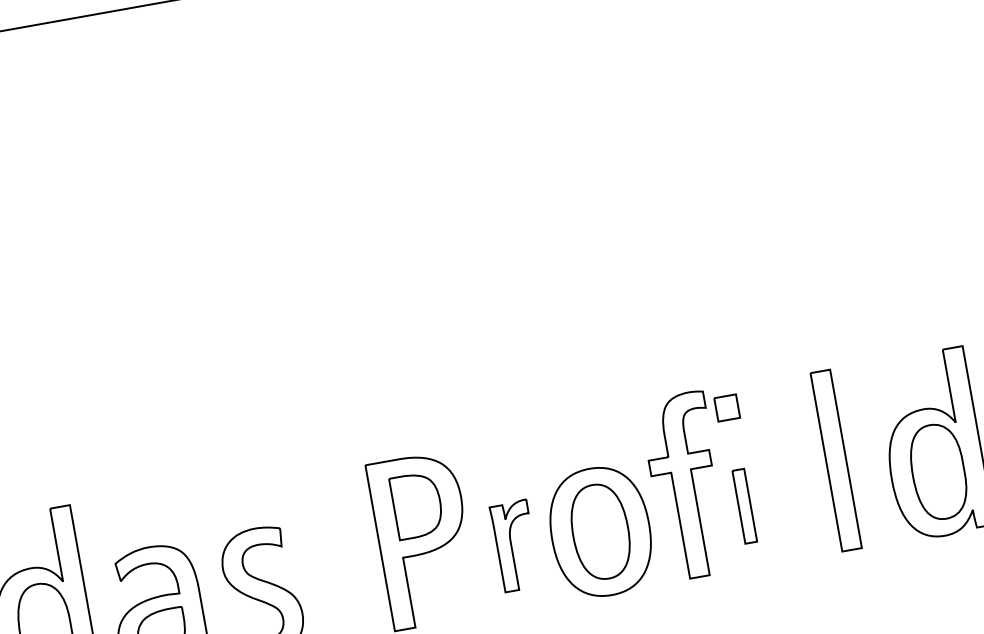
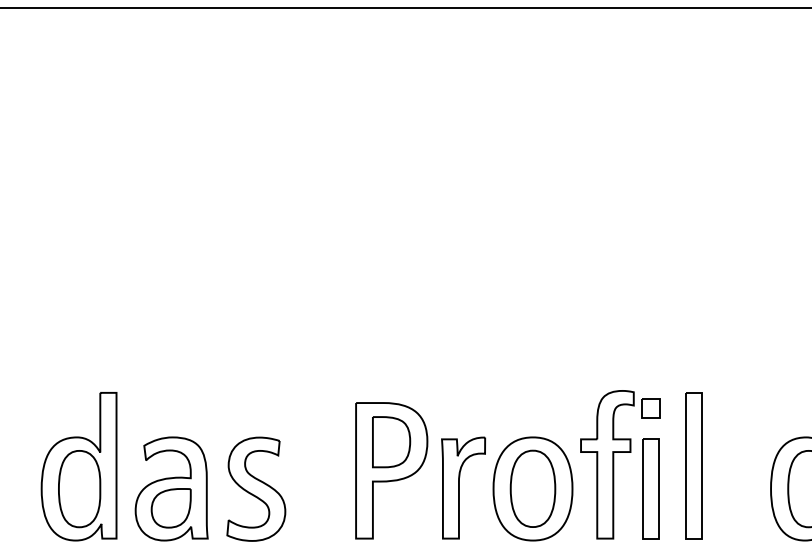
part: (836, 460) -> (693, 465), moved
part: (744, 505) -> (650, 488), size x1.67
part: (515, 545) -> (463, 487), size x1.43

